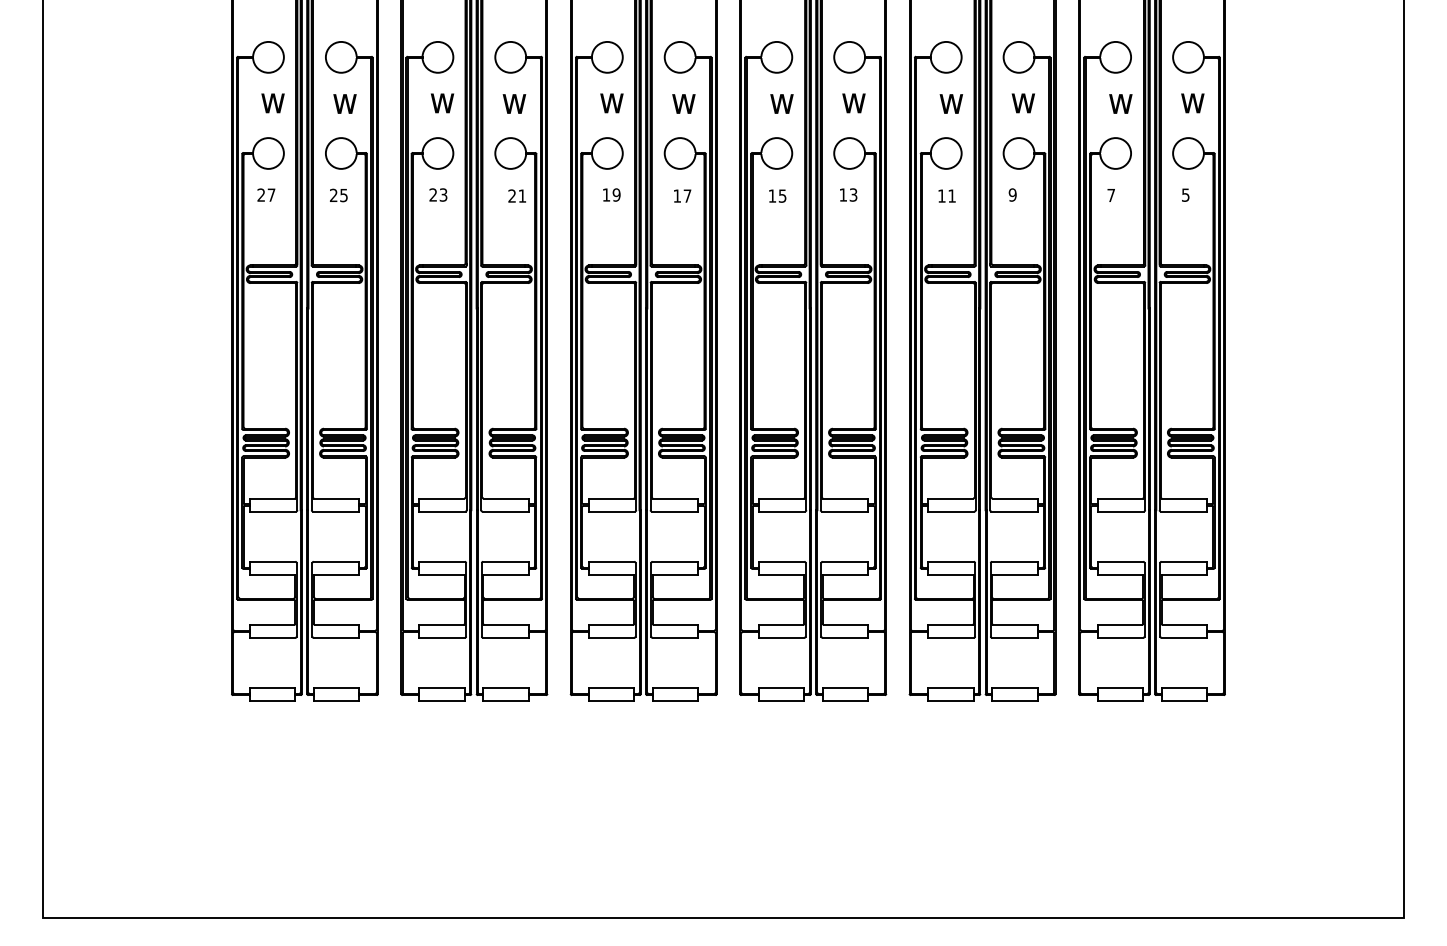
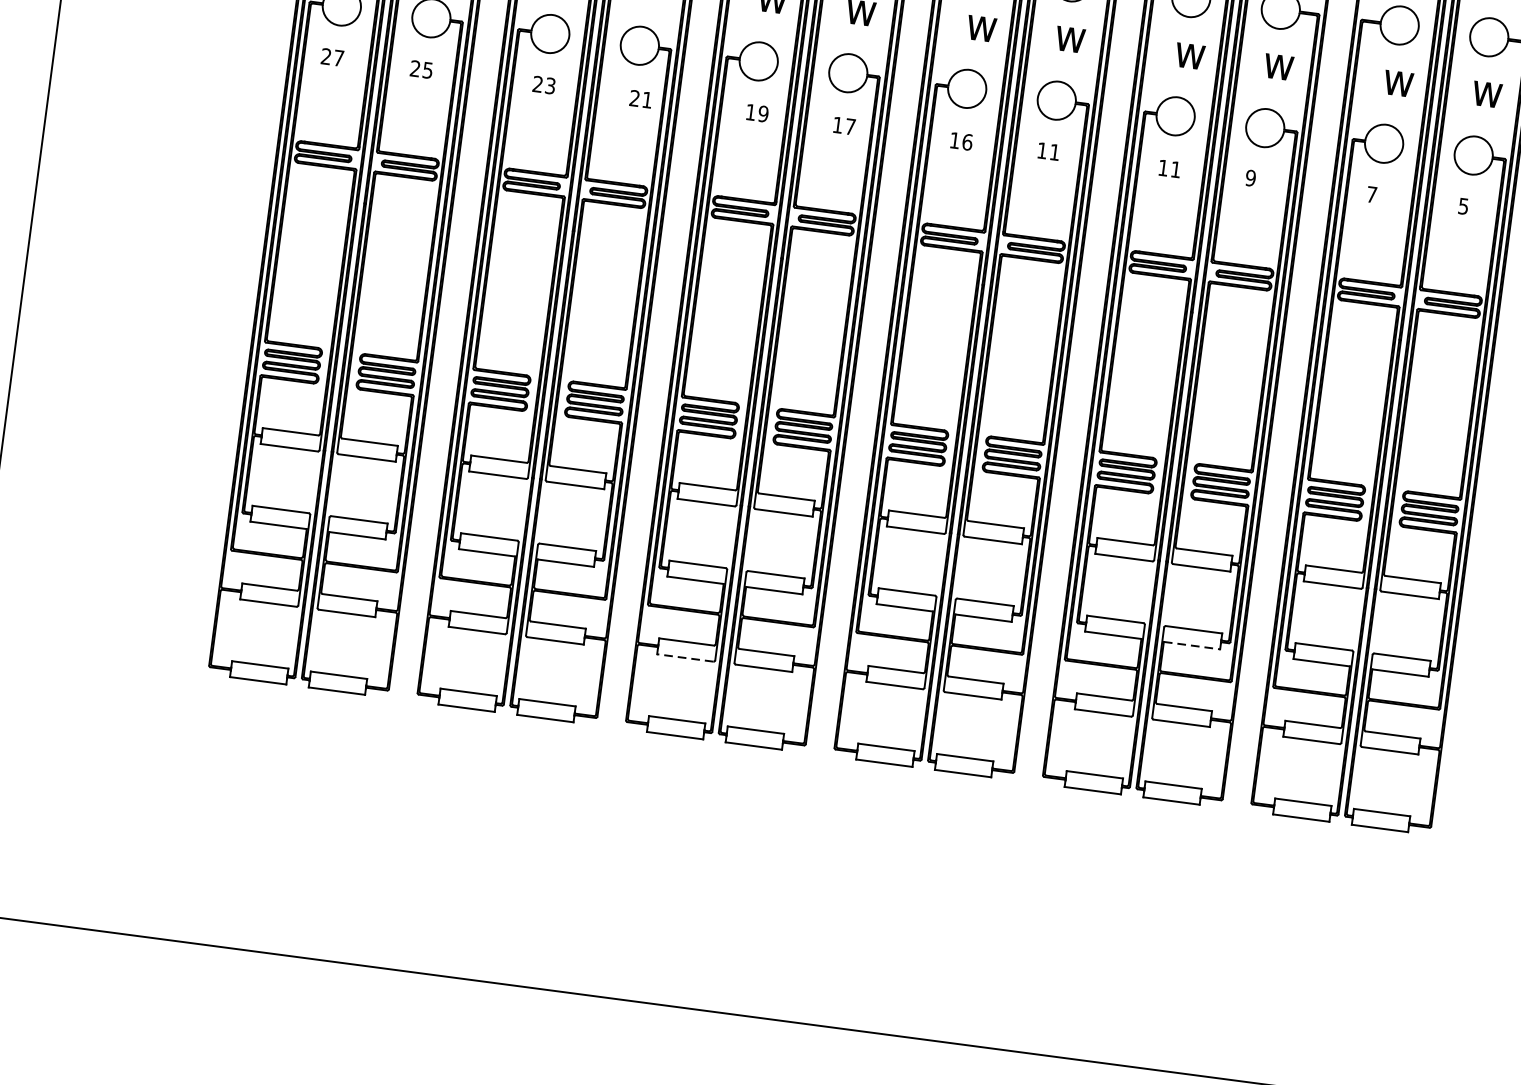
text: (853, 194) -> (1054, 151), 13 -> 11
text: (782, 195) -> (967, 141), 15 -> 16
line: (1014, 574) -> (1191, 645), solid -> dashed
line: (611, 637) -> (685, 657), solid -> dashed

